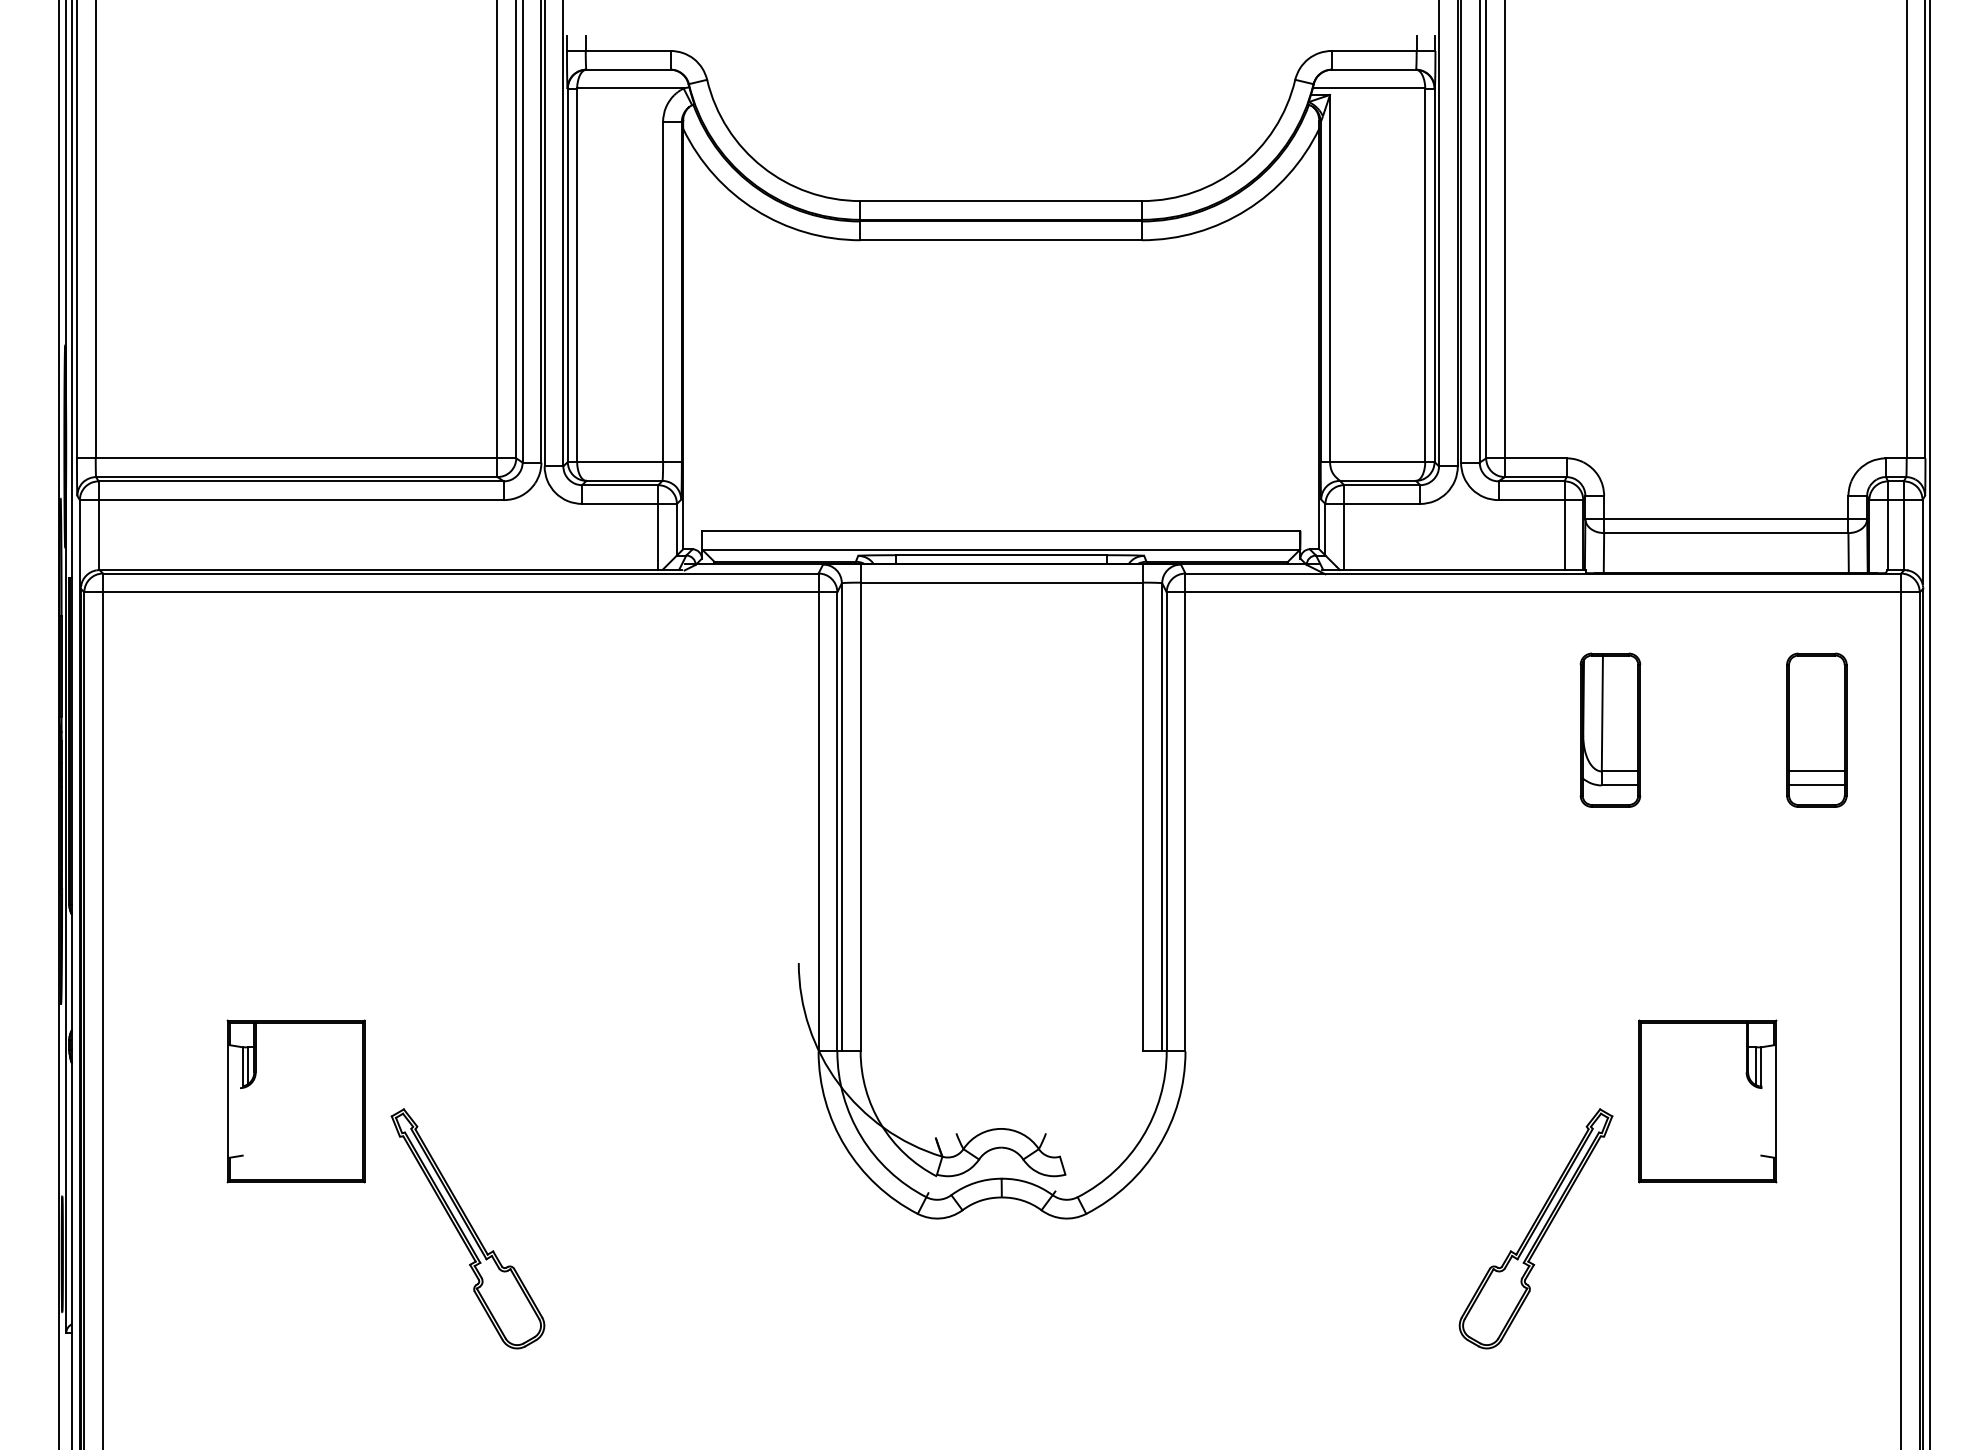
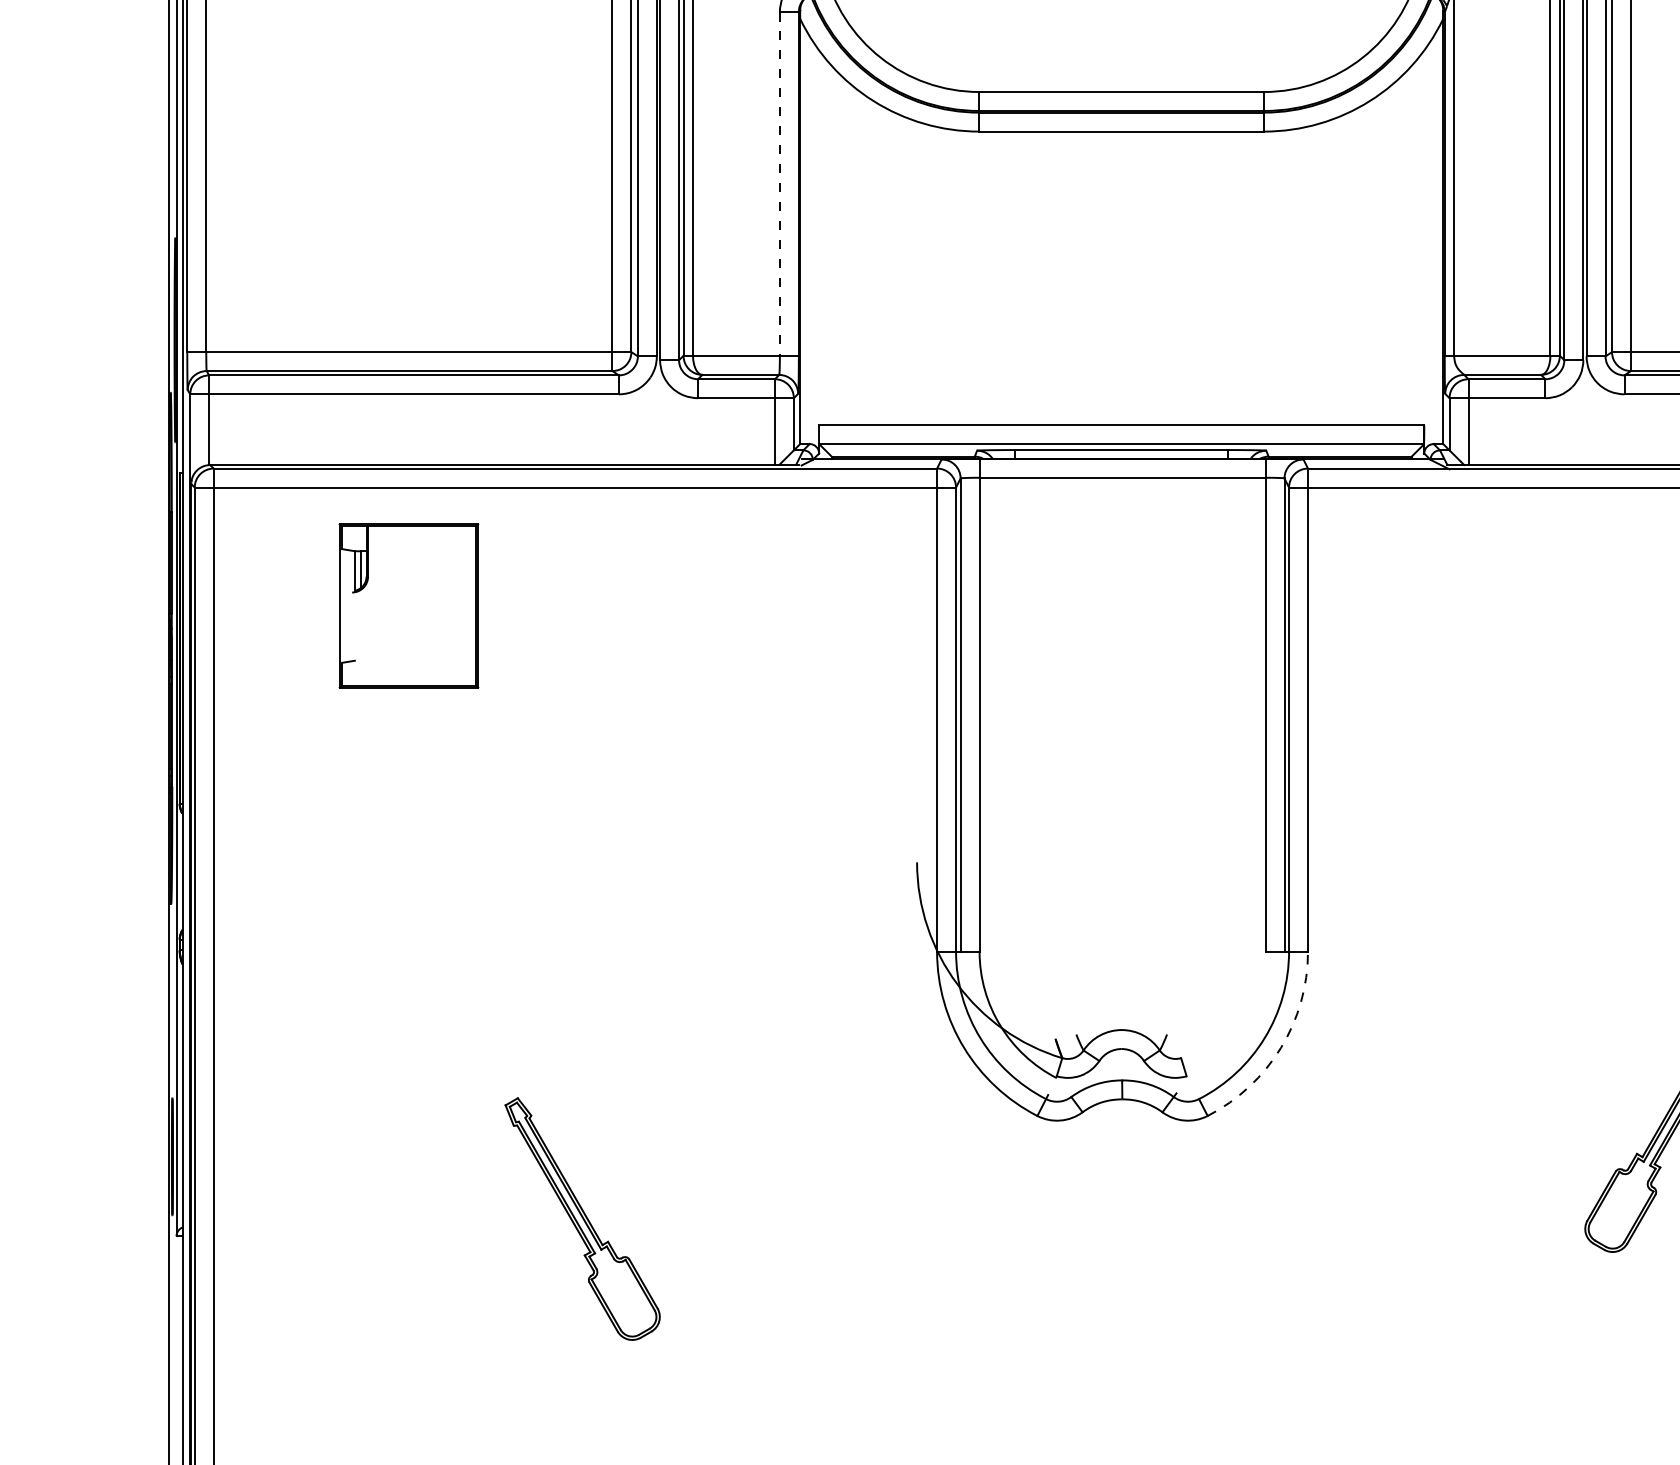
line: (663, 292) -> (780, 184), solid -> dashed
part: (295, 1101) -> (408, 606), moved
arc: (1158, 1146) -> (1280, 1047), solid -> dashed
part: (467, 1228) -> (582, 1218), moved

